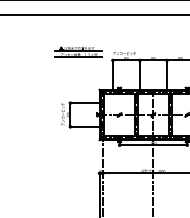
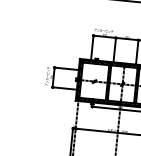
part: (78, 51) -> (65, 25), removed

